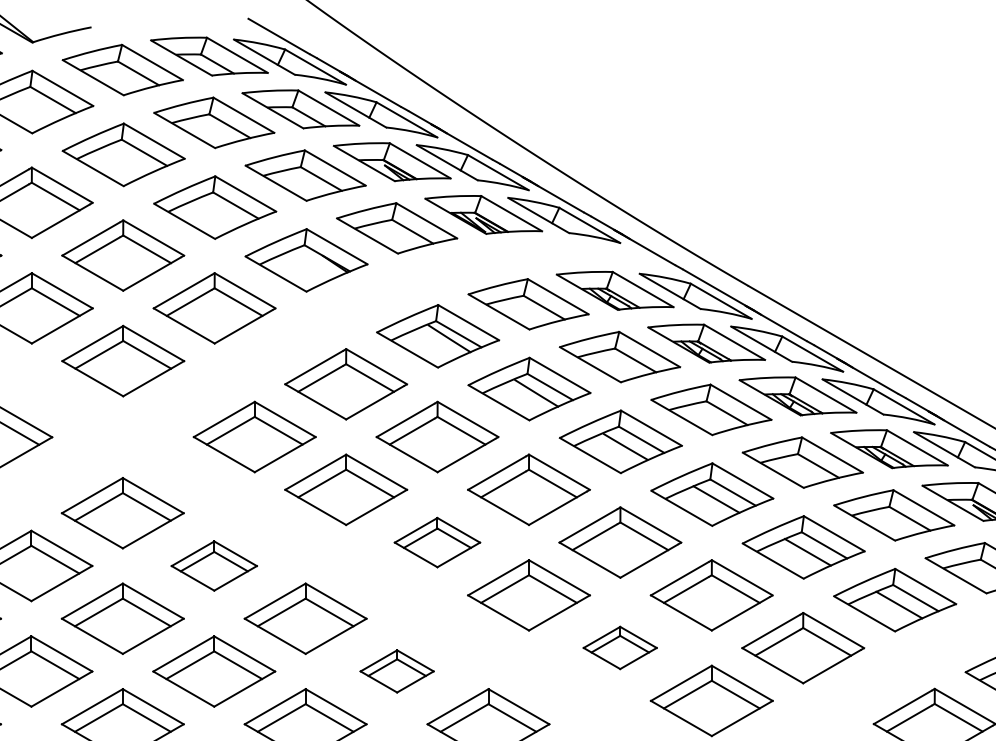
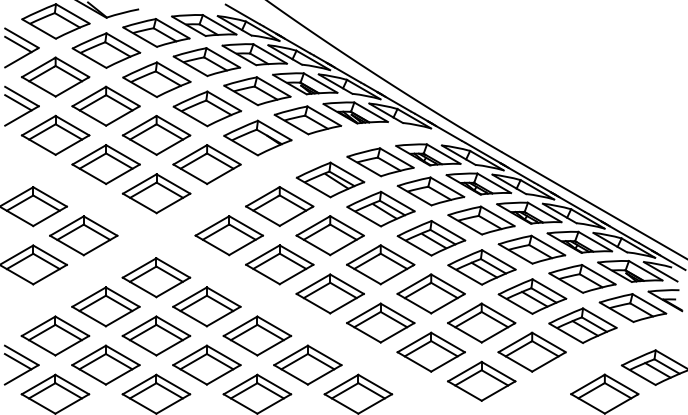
part: (436, 541) -> (329, 293), size x1.43
part: (213, 565) -> (206, 306), size x1.43
part: (619, 646) -> (430, 351), size x1.67
part: (396, 670) -> (307, 364), size x1.67

